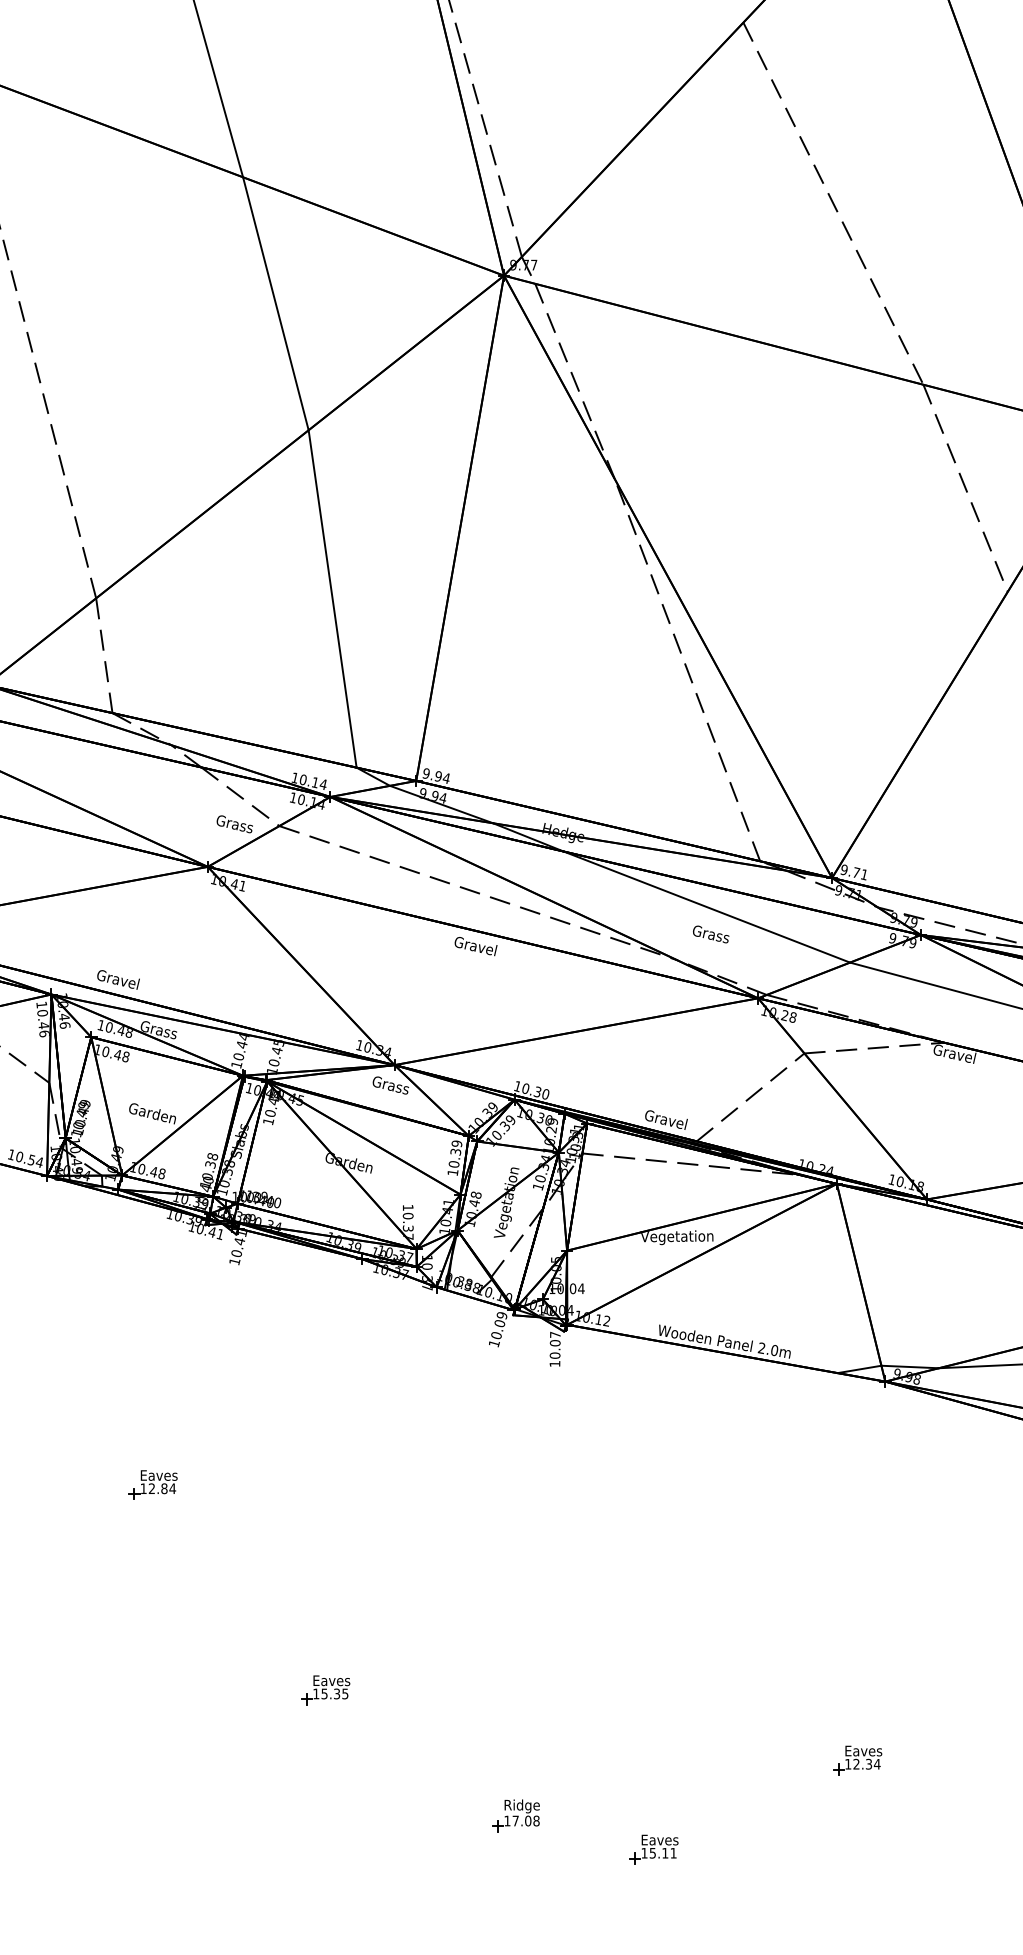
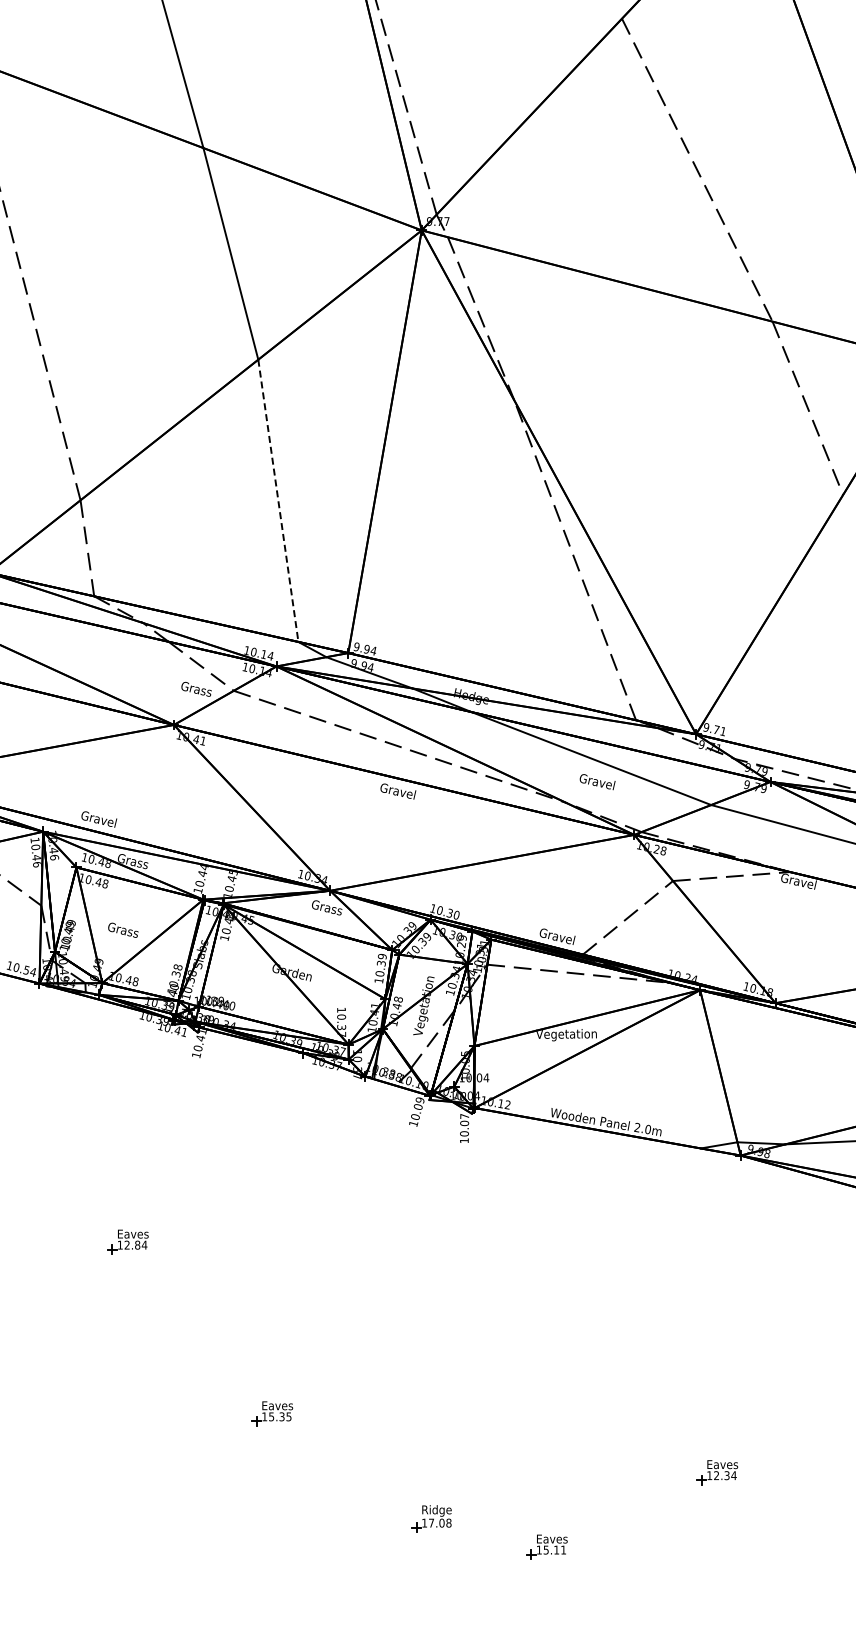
line: (332, 598) -> (278, 500), solid -> dashed
text: (726, 939) -> (607, 785), Grass -> Gravel
text: (157, 1116) -> (131, 933), Garden -> Grass

